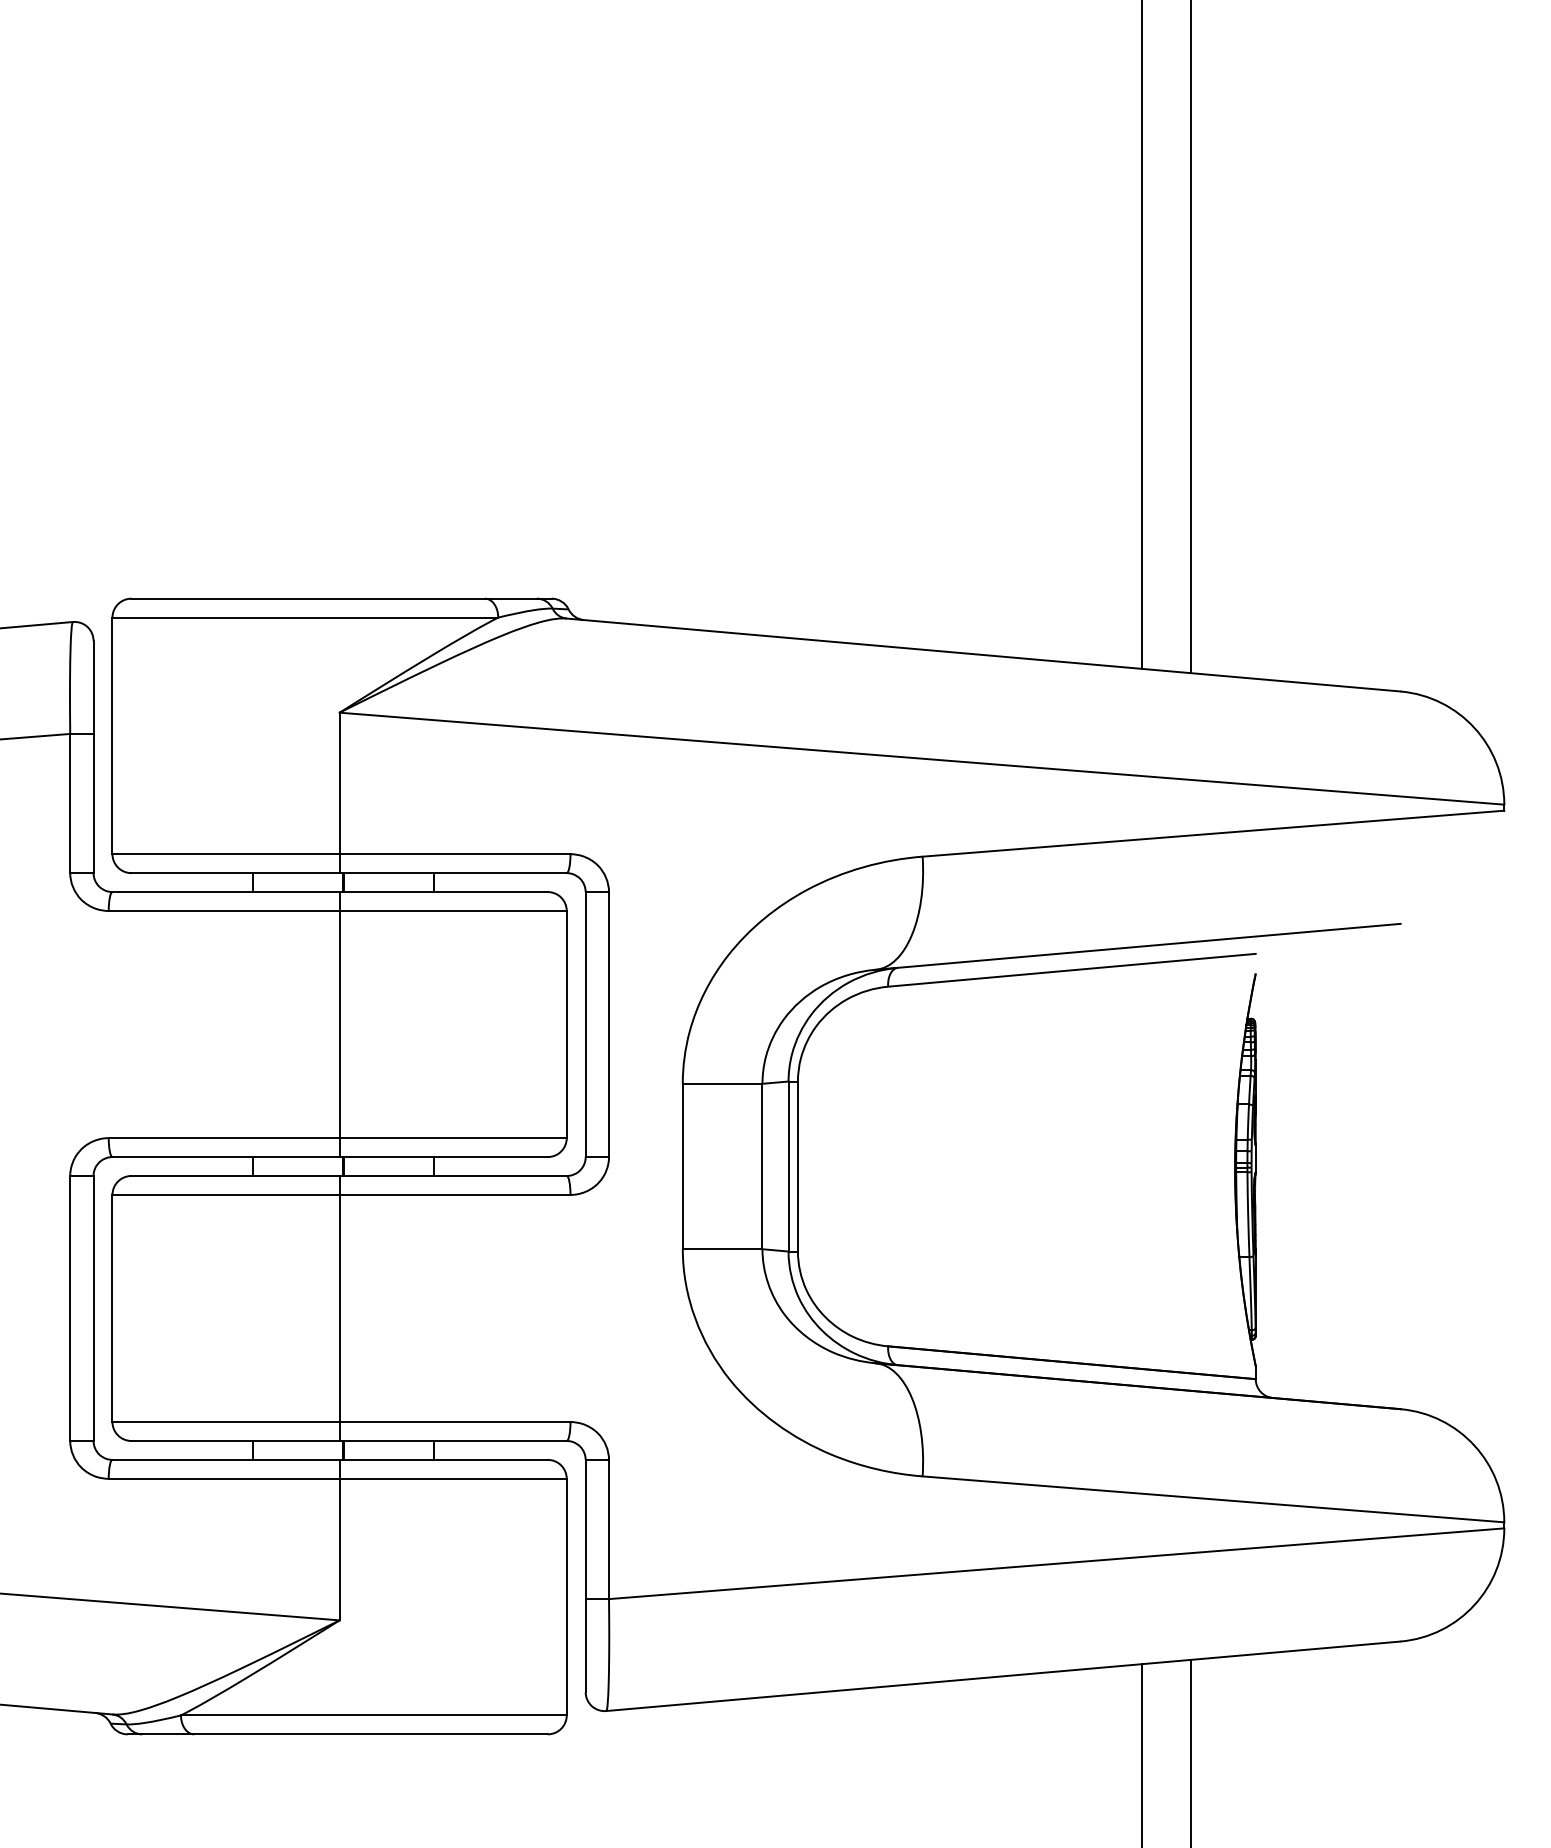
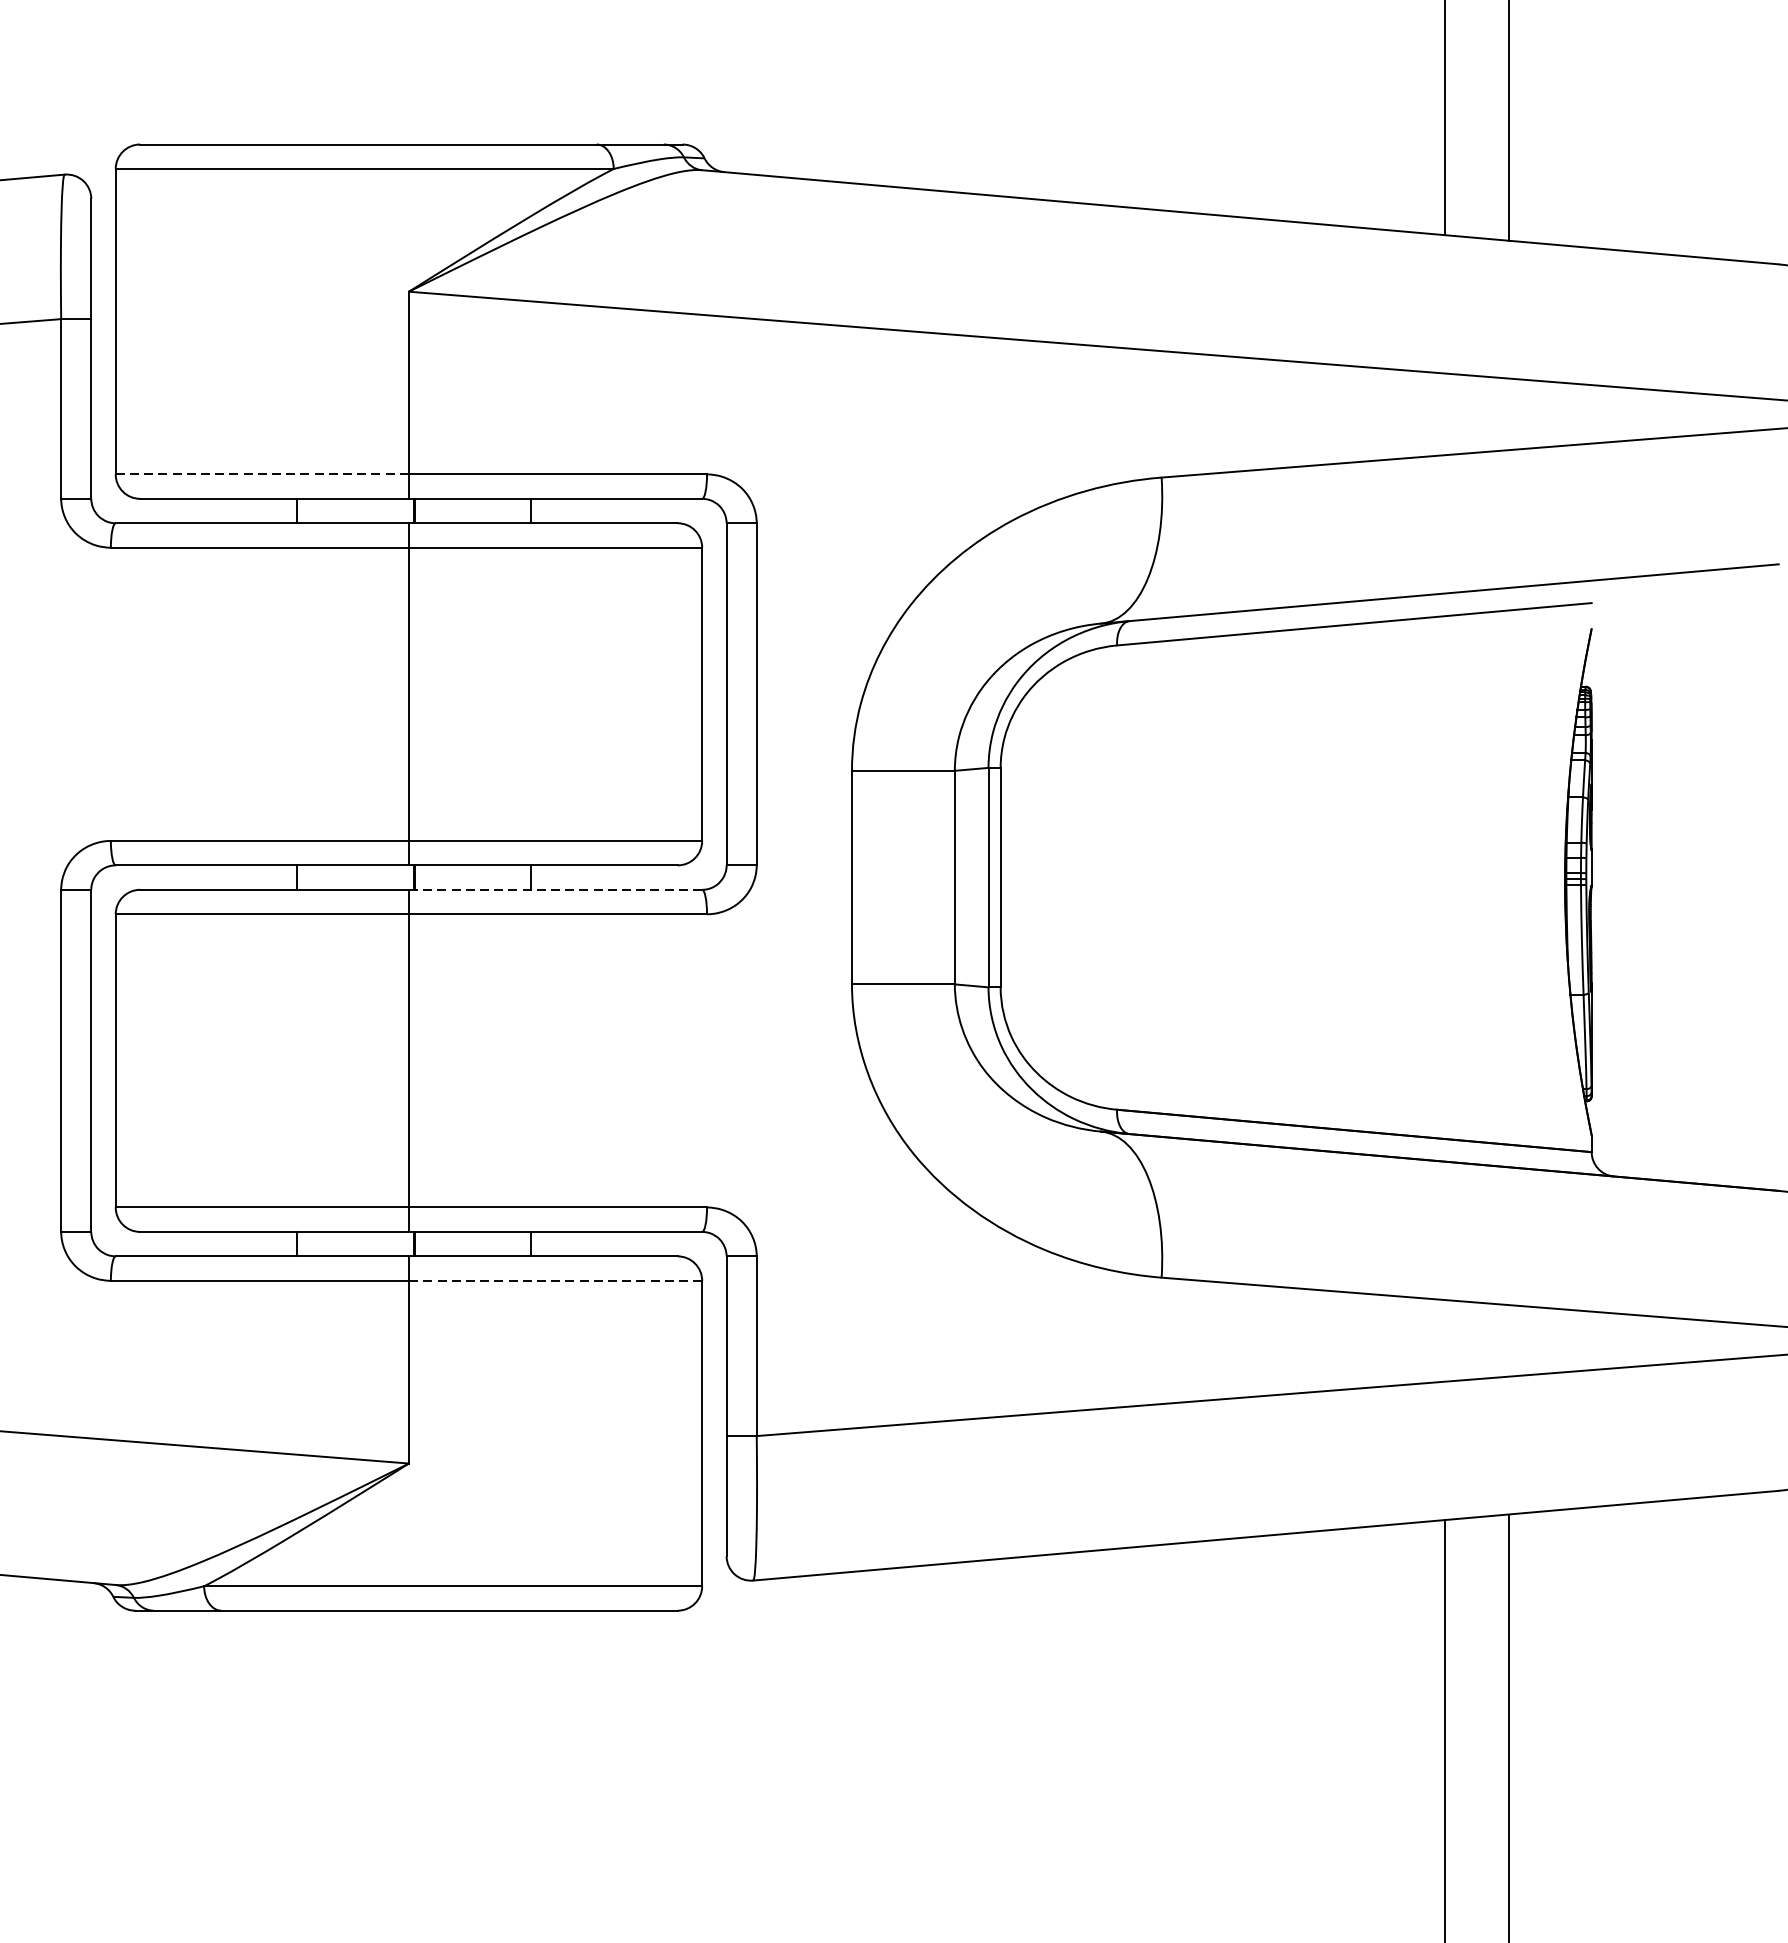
line: (226, 854) -> (262, 474), solid -> dashed
line: (453, 1175) -> (555, 889), solid -> dashed
line: (453, 1478) -> (555, 1280), solid -> dashed

